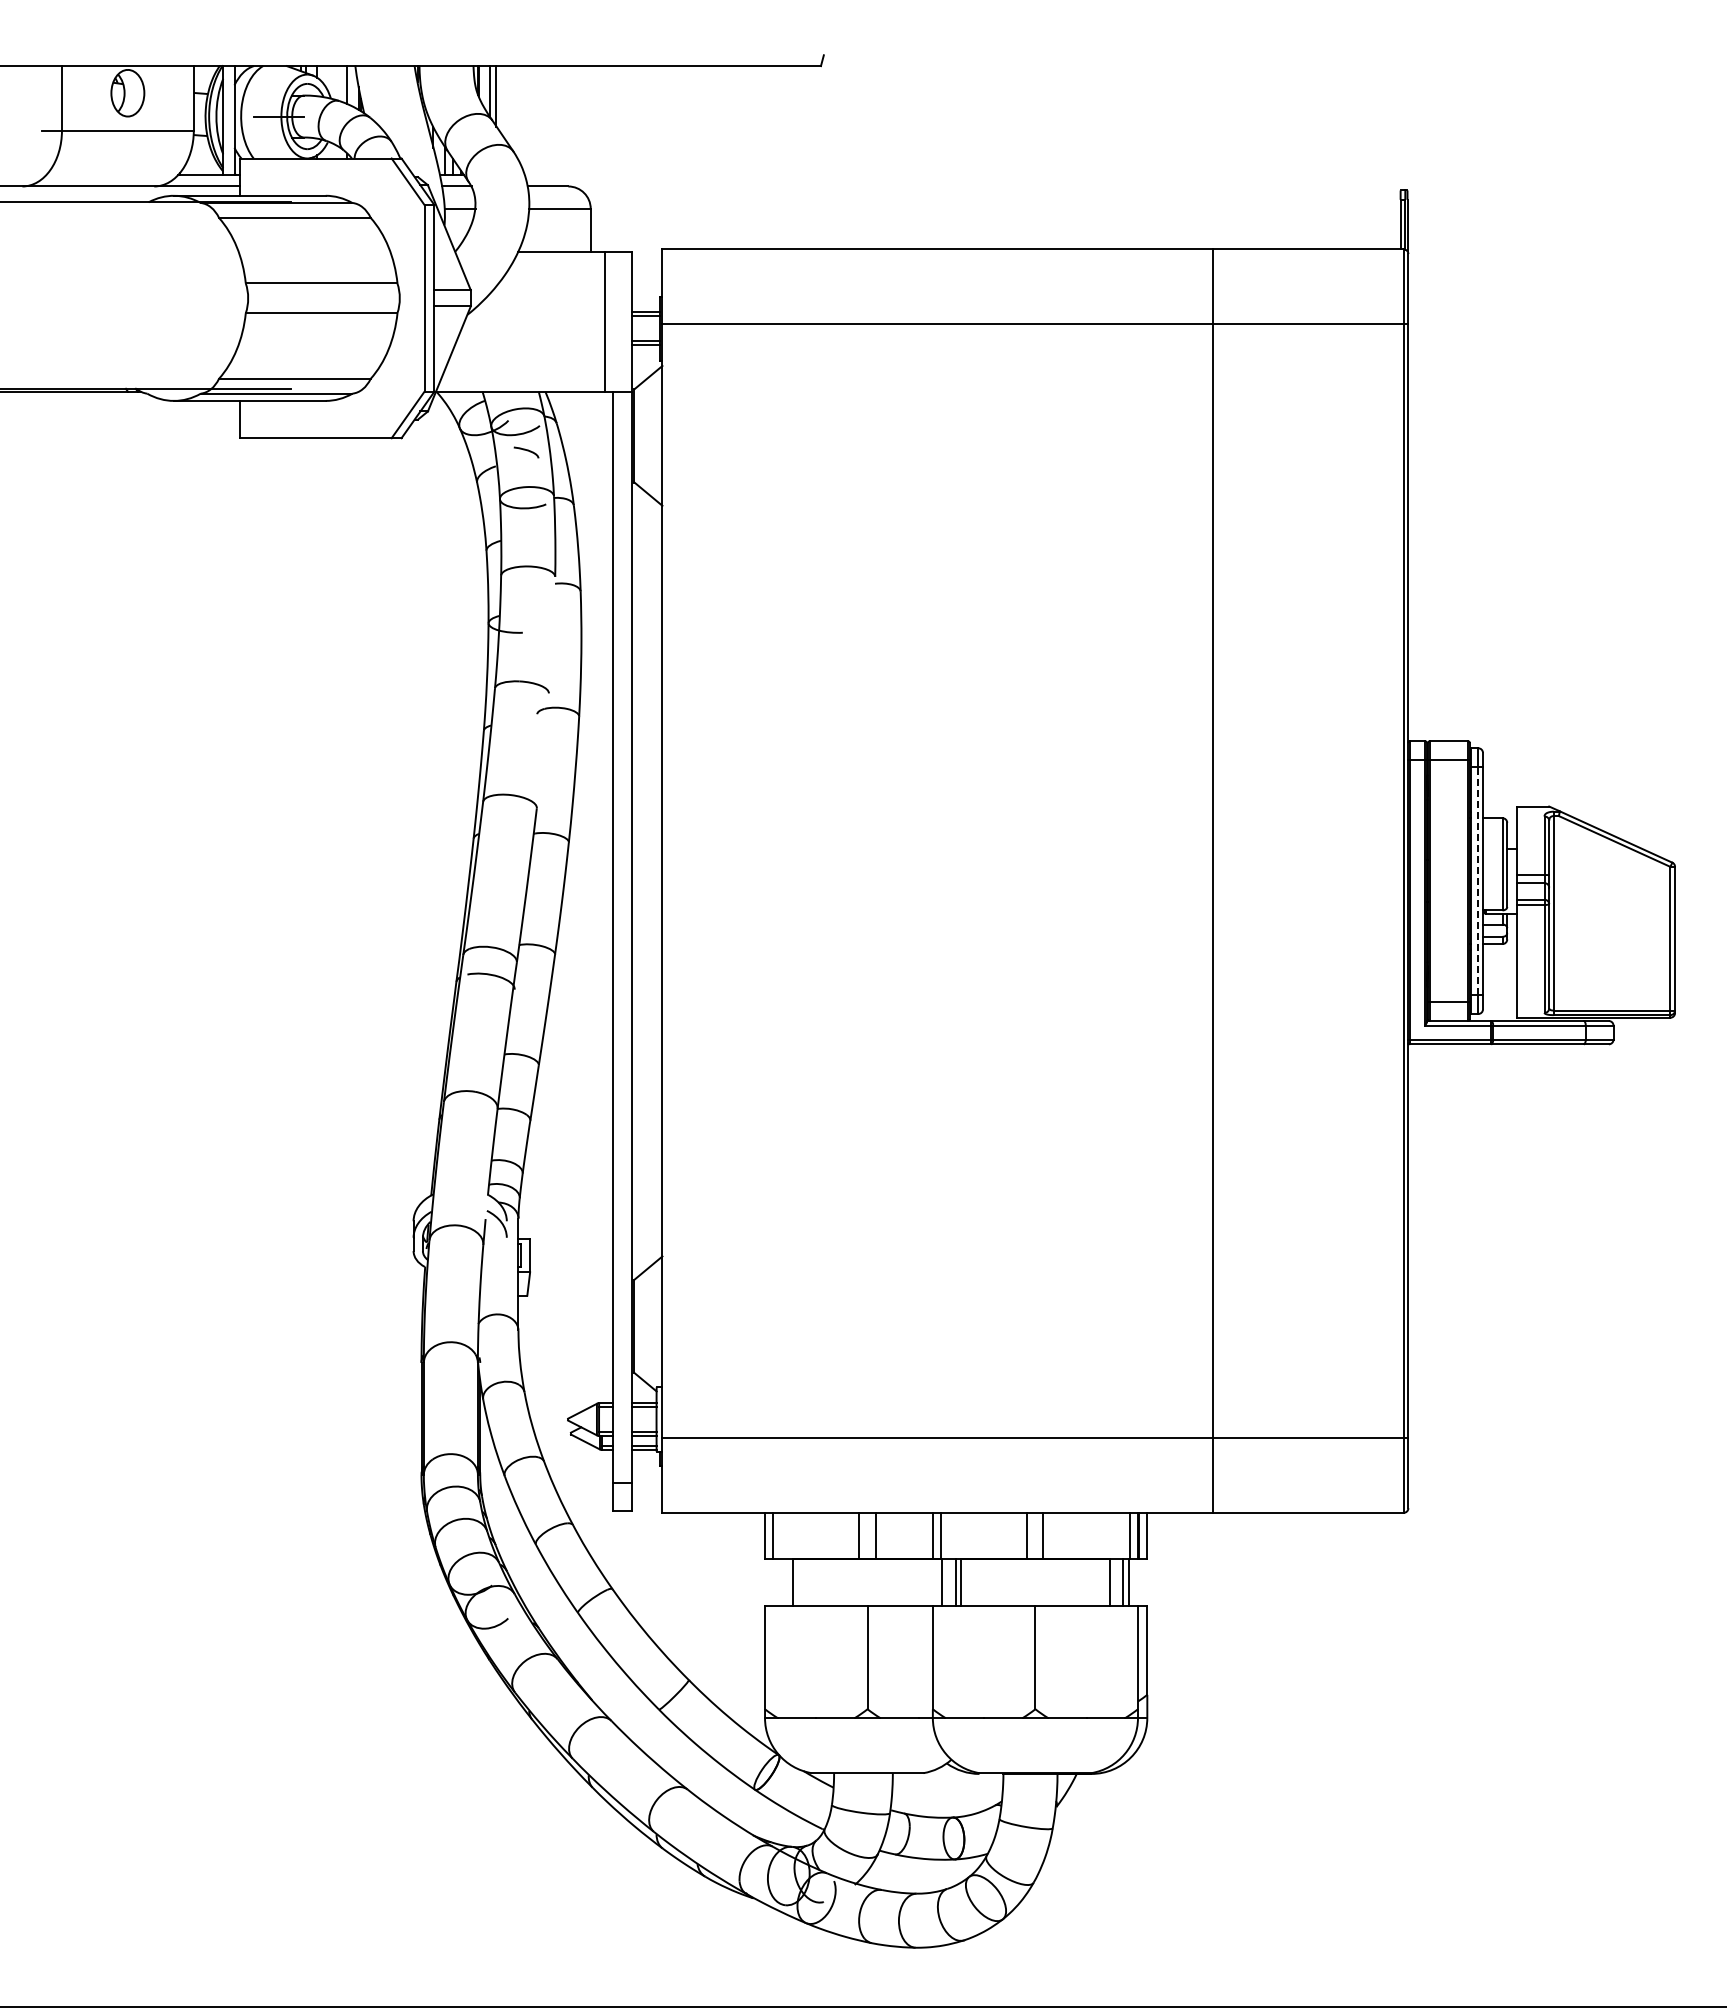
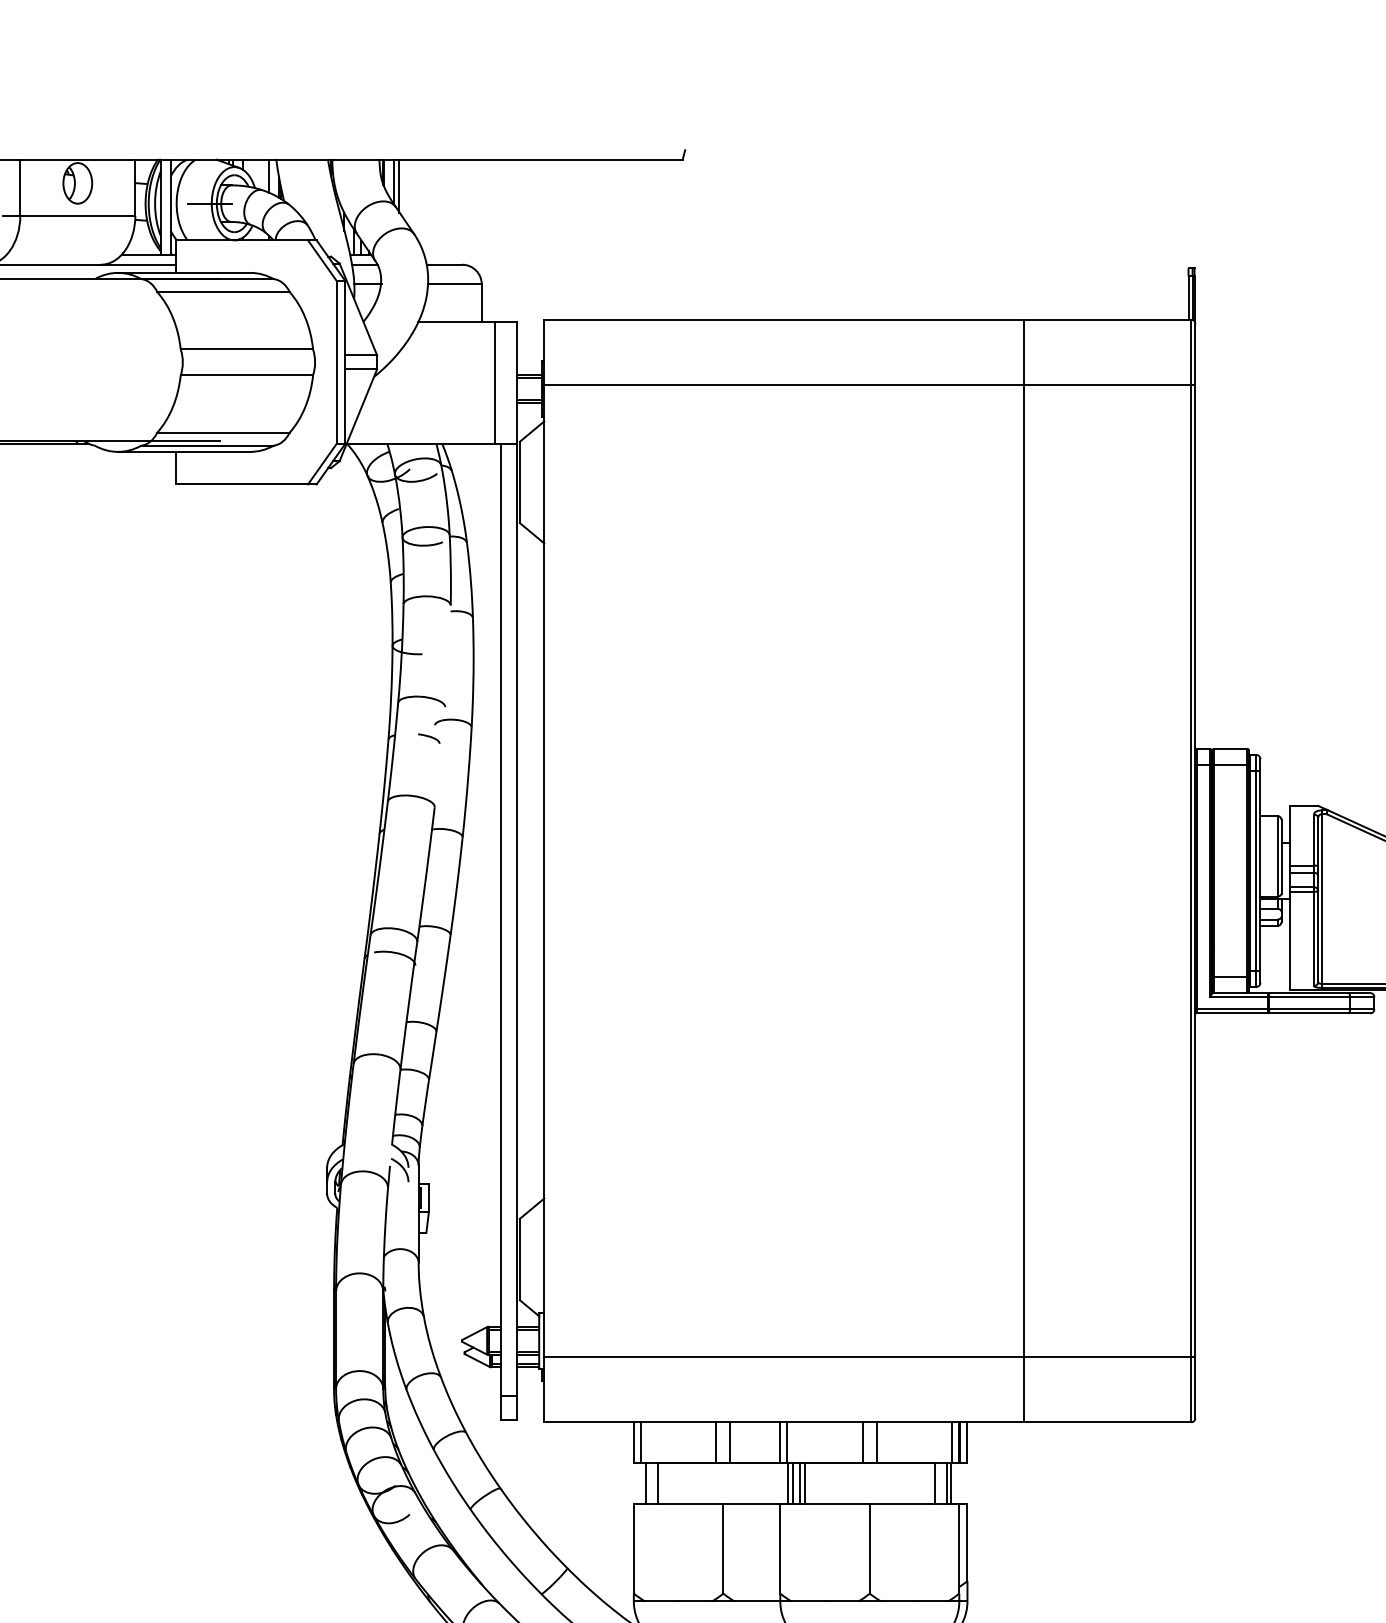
curve: (527, 451) -> (430, 737), moved
line: (1478, 880) -> (1256, 870), dashed -> solid
line: (779, 1582) -> (646, 1483), added
line: (947, 1582) -> (793, 1483), added

